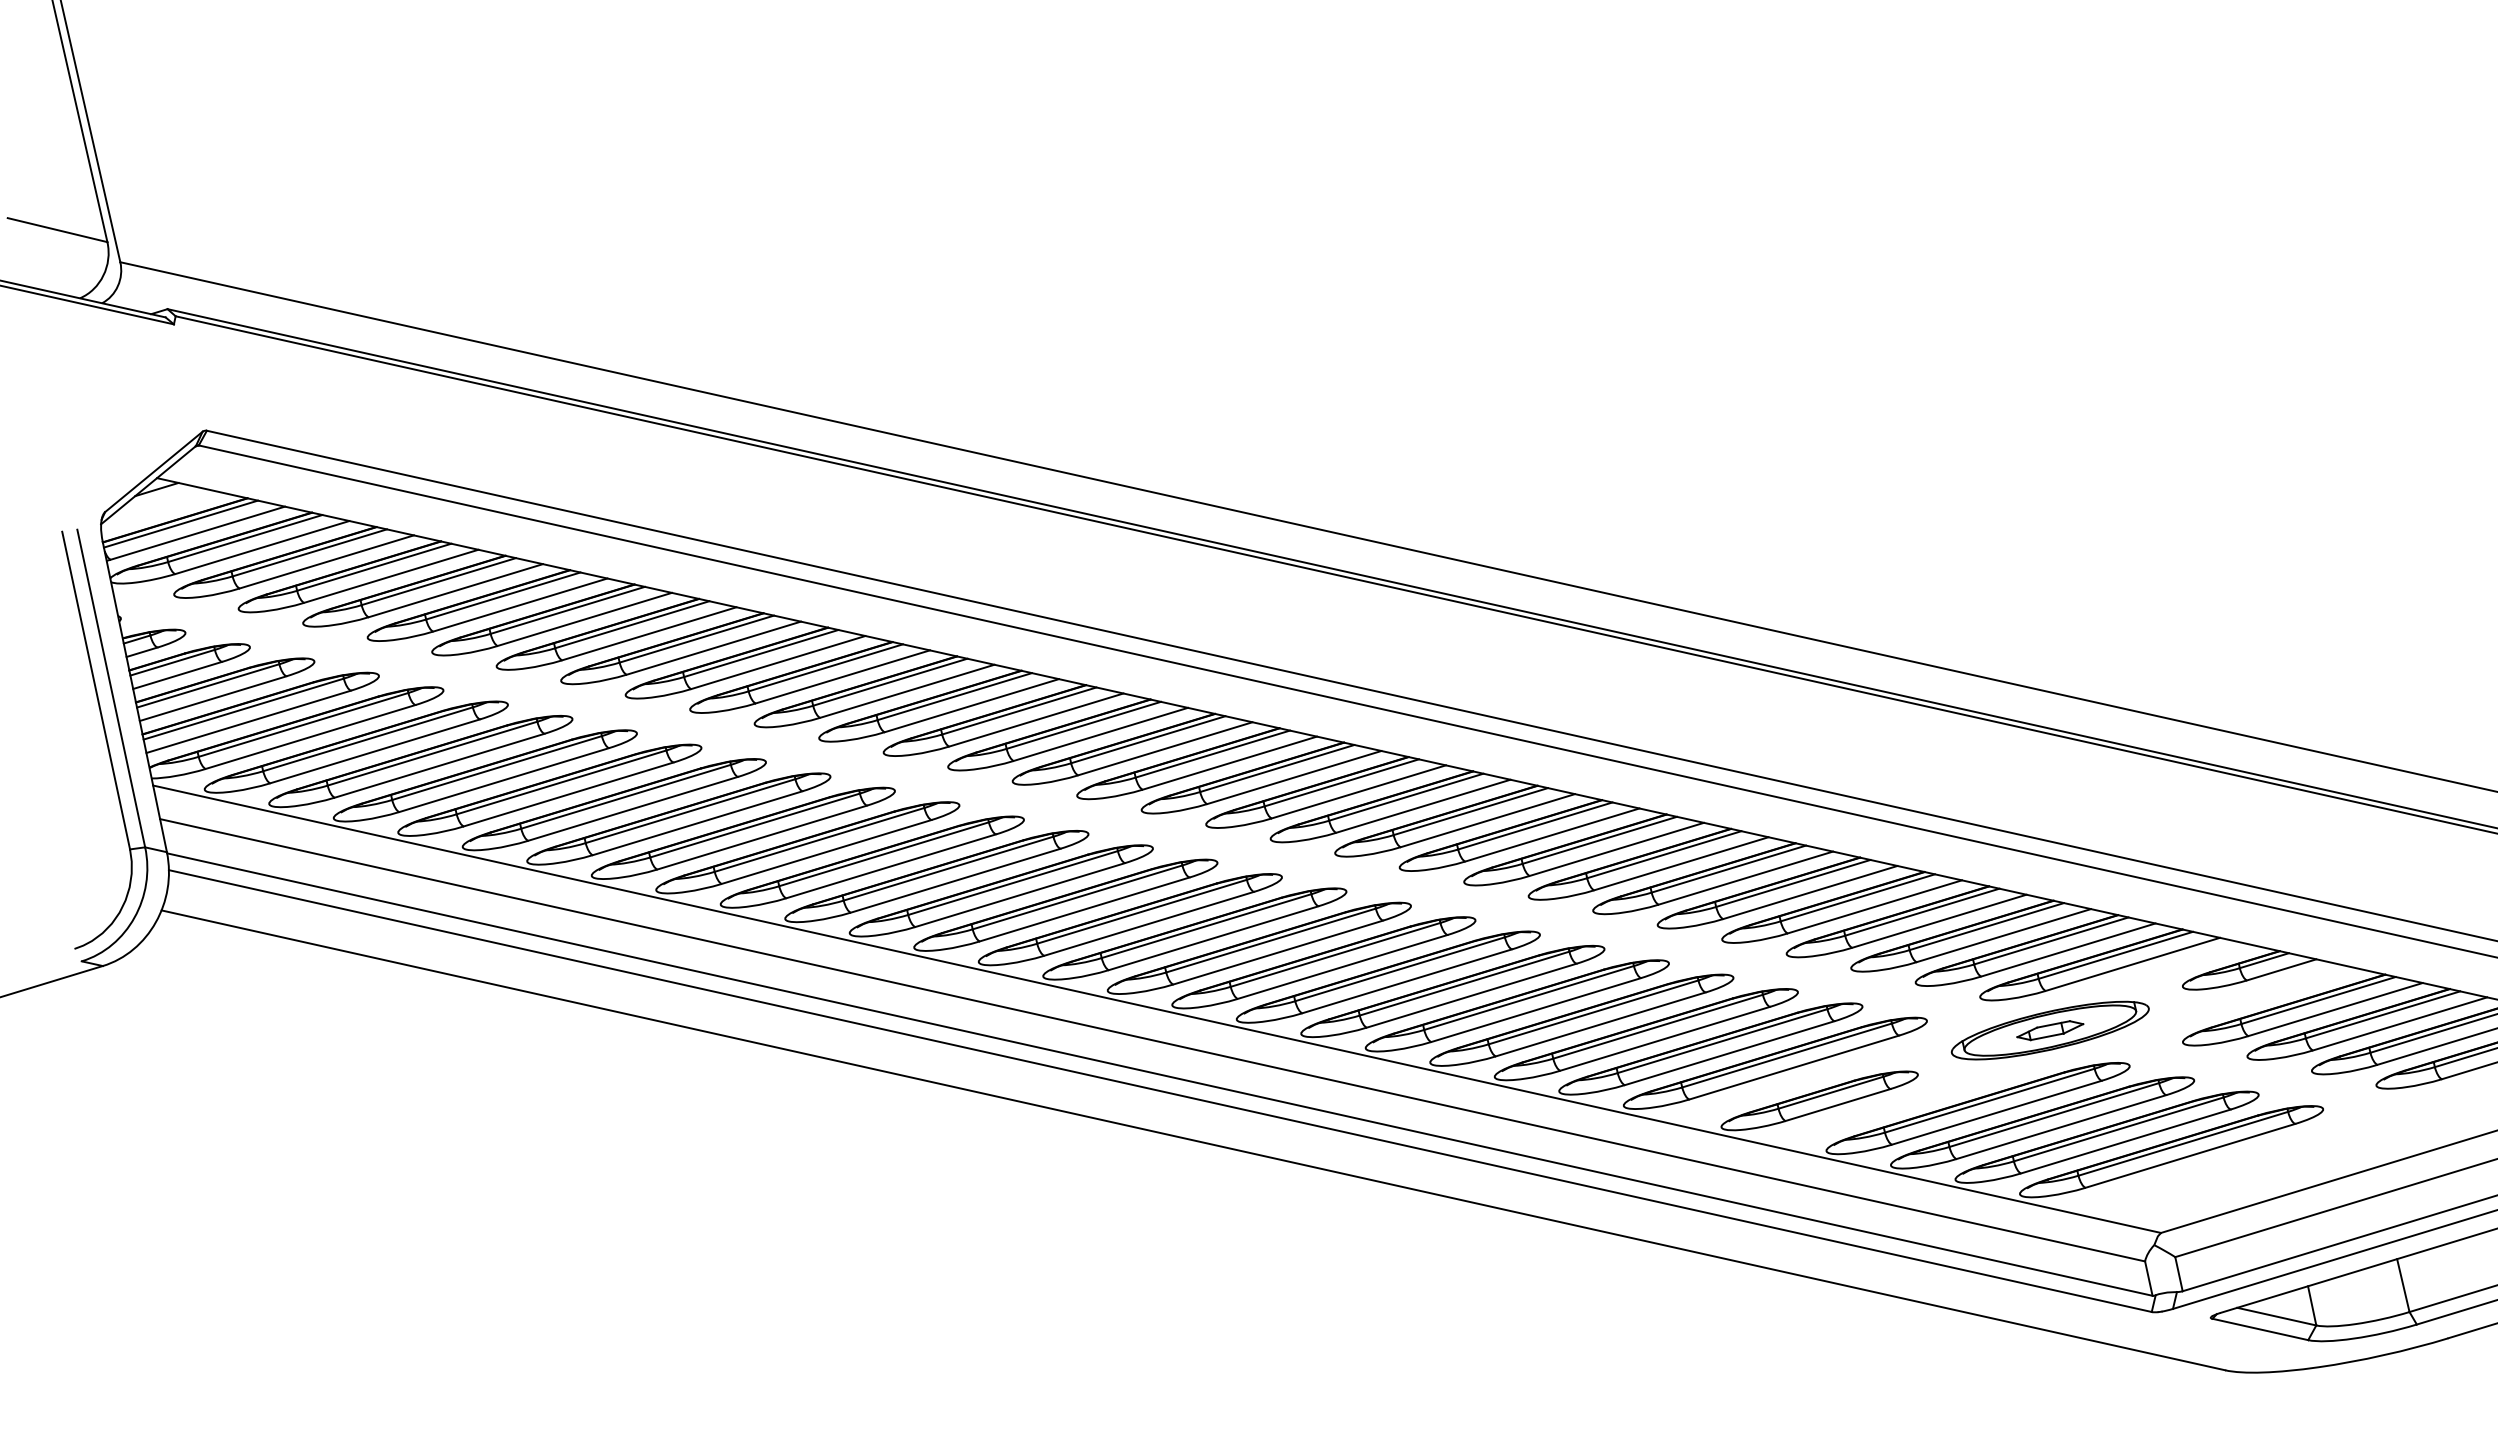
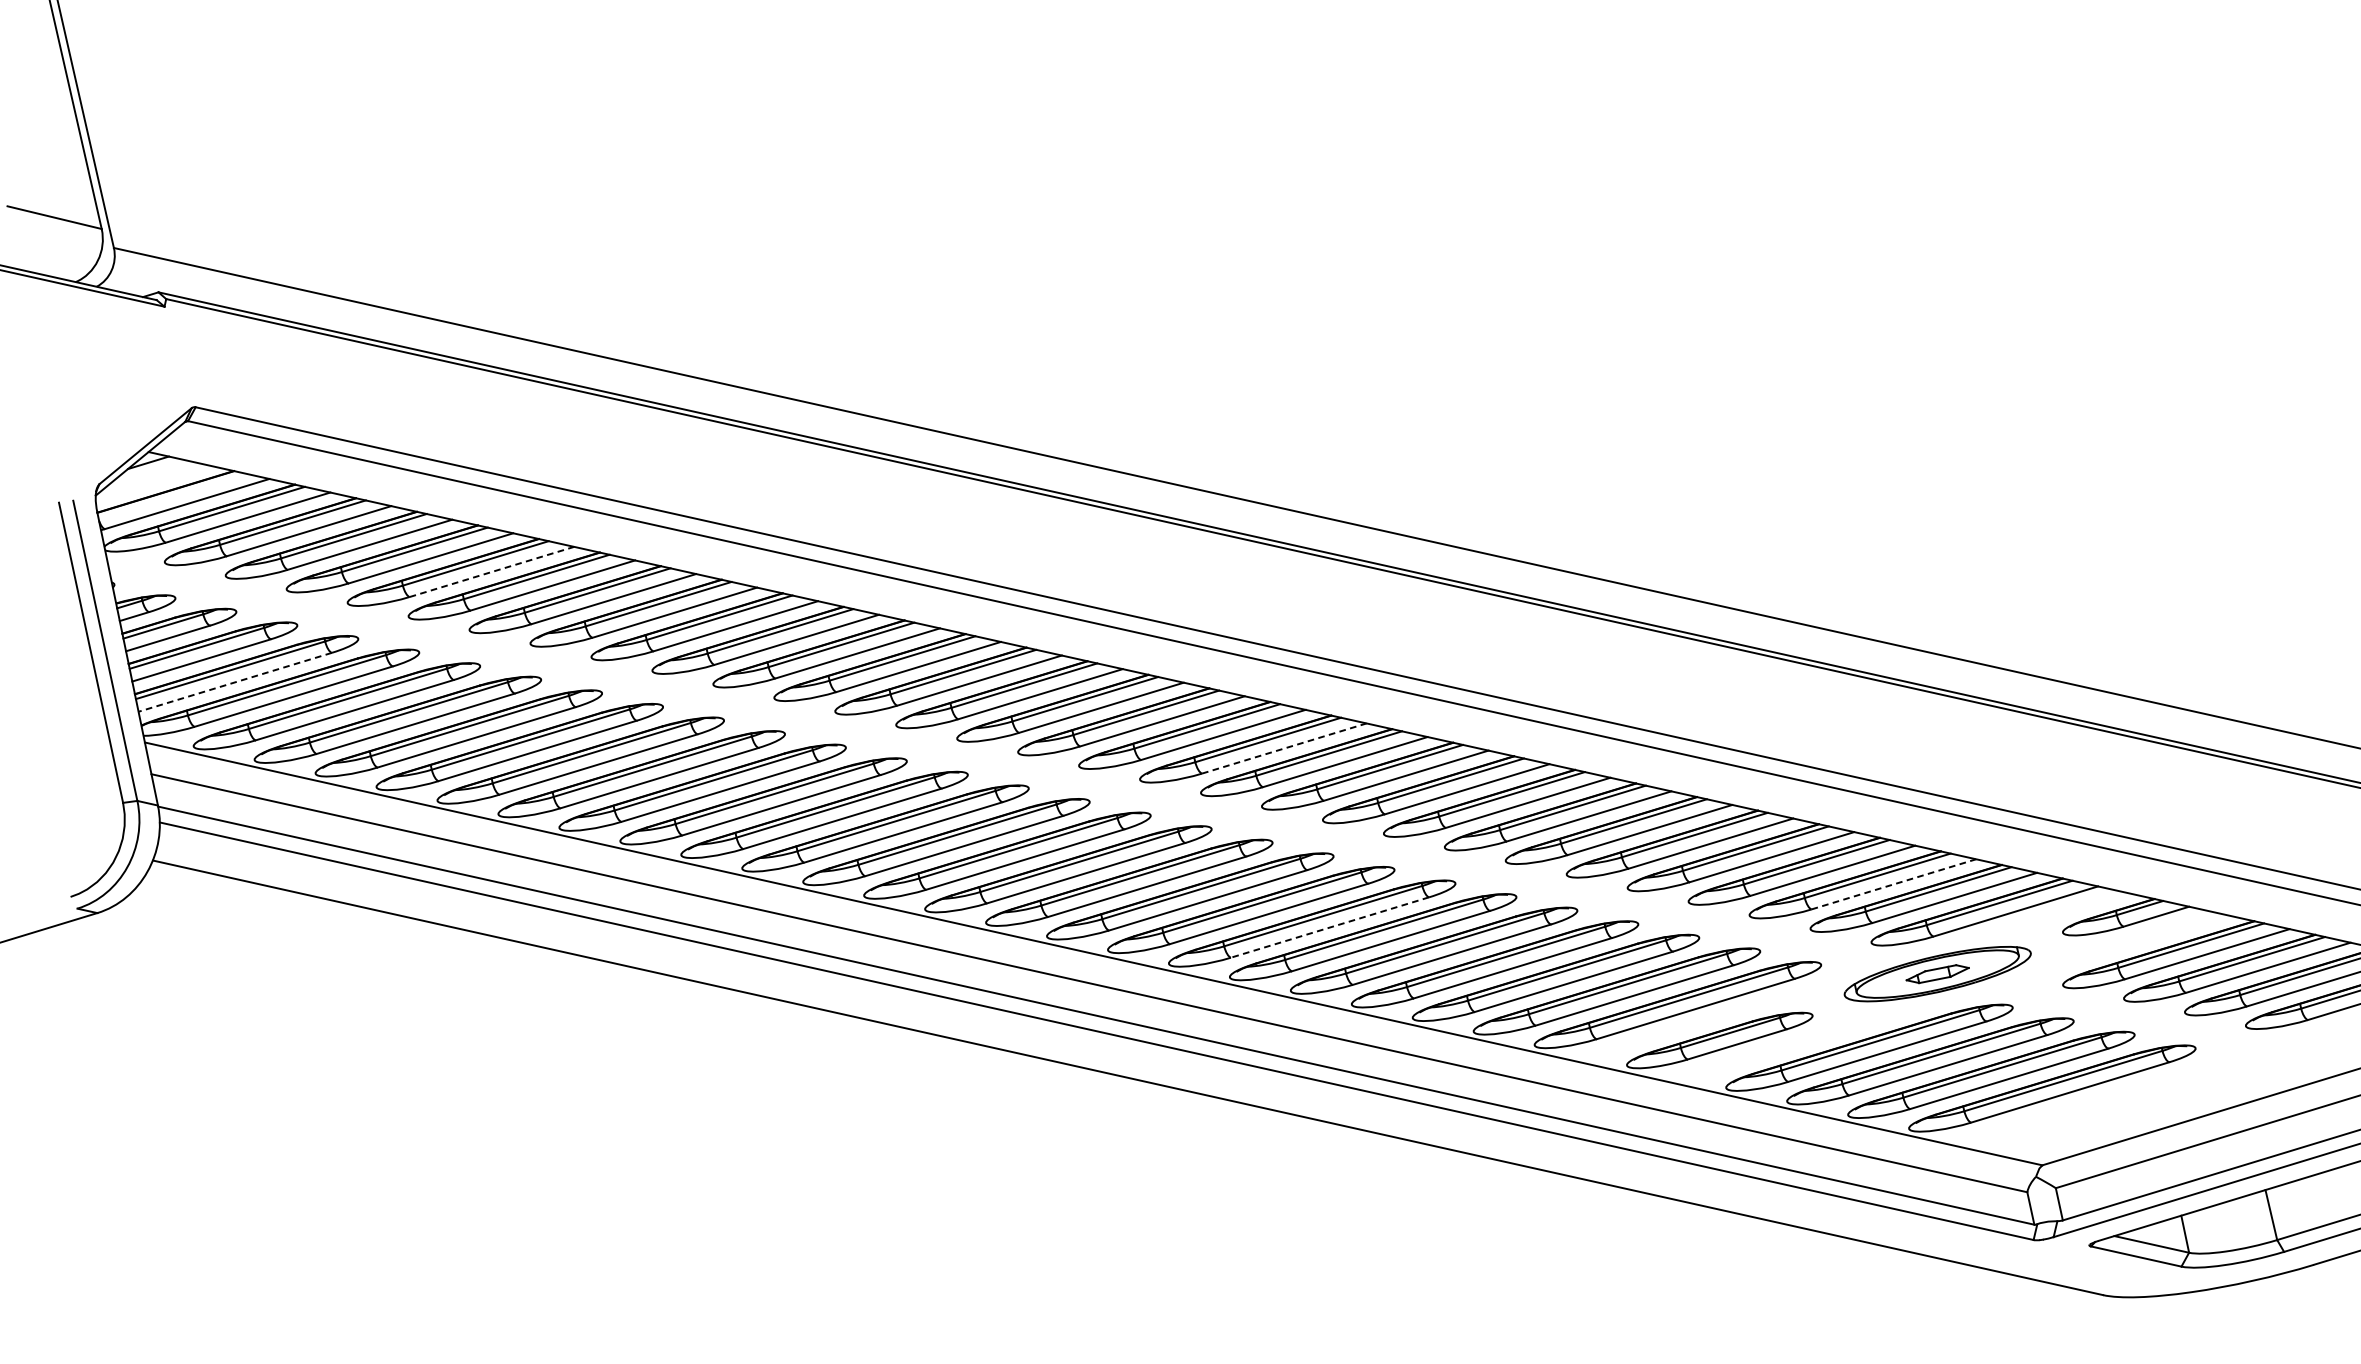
line: (180, 523) -> (170, 494), removed
line: (520, 604) -> (492, 571), solid -> dashed
line: (248, 721) -> (235, 682), solid -> dashed
line: (1359, 791) -> (1284, 748), solid -> dashed
line: (2004, 935) -> (1894, 884), solid -> dashed
line: (1407, 981) -> (1330, 927), solid -> dashed

